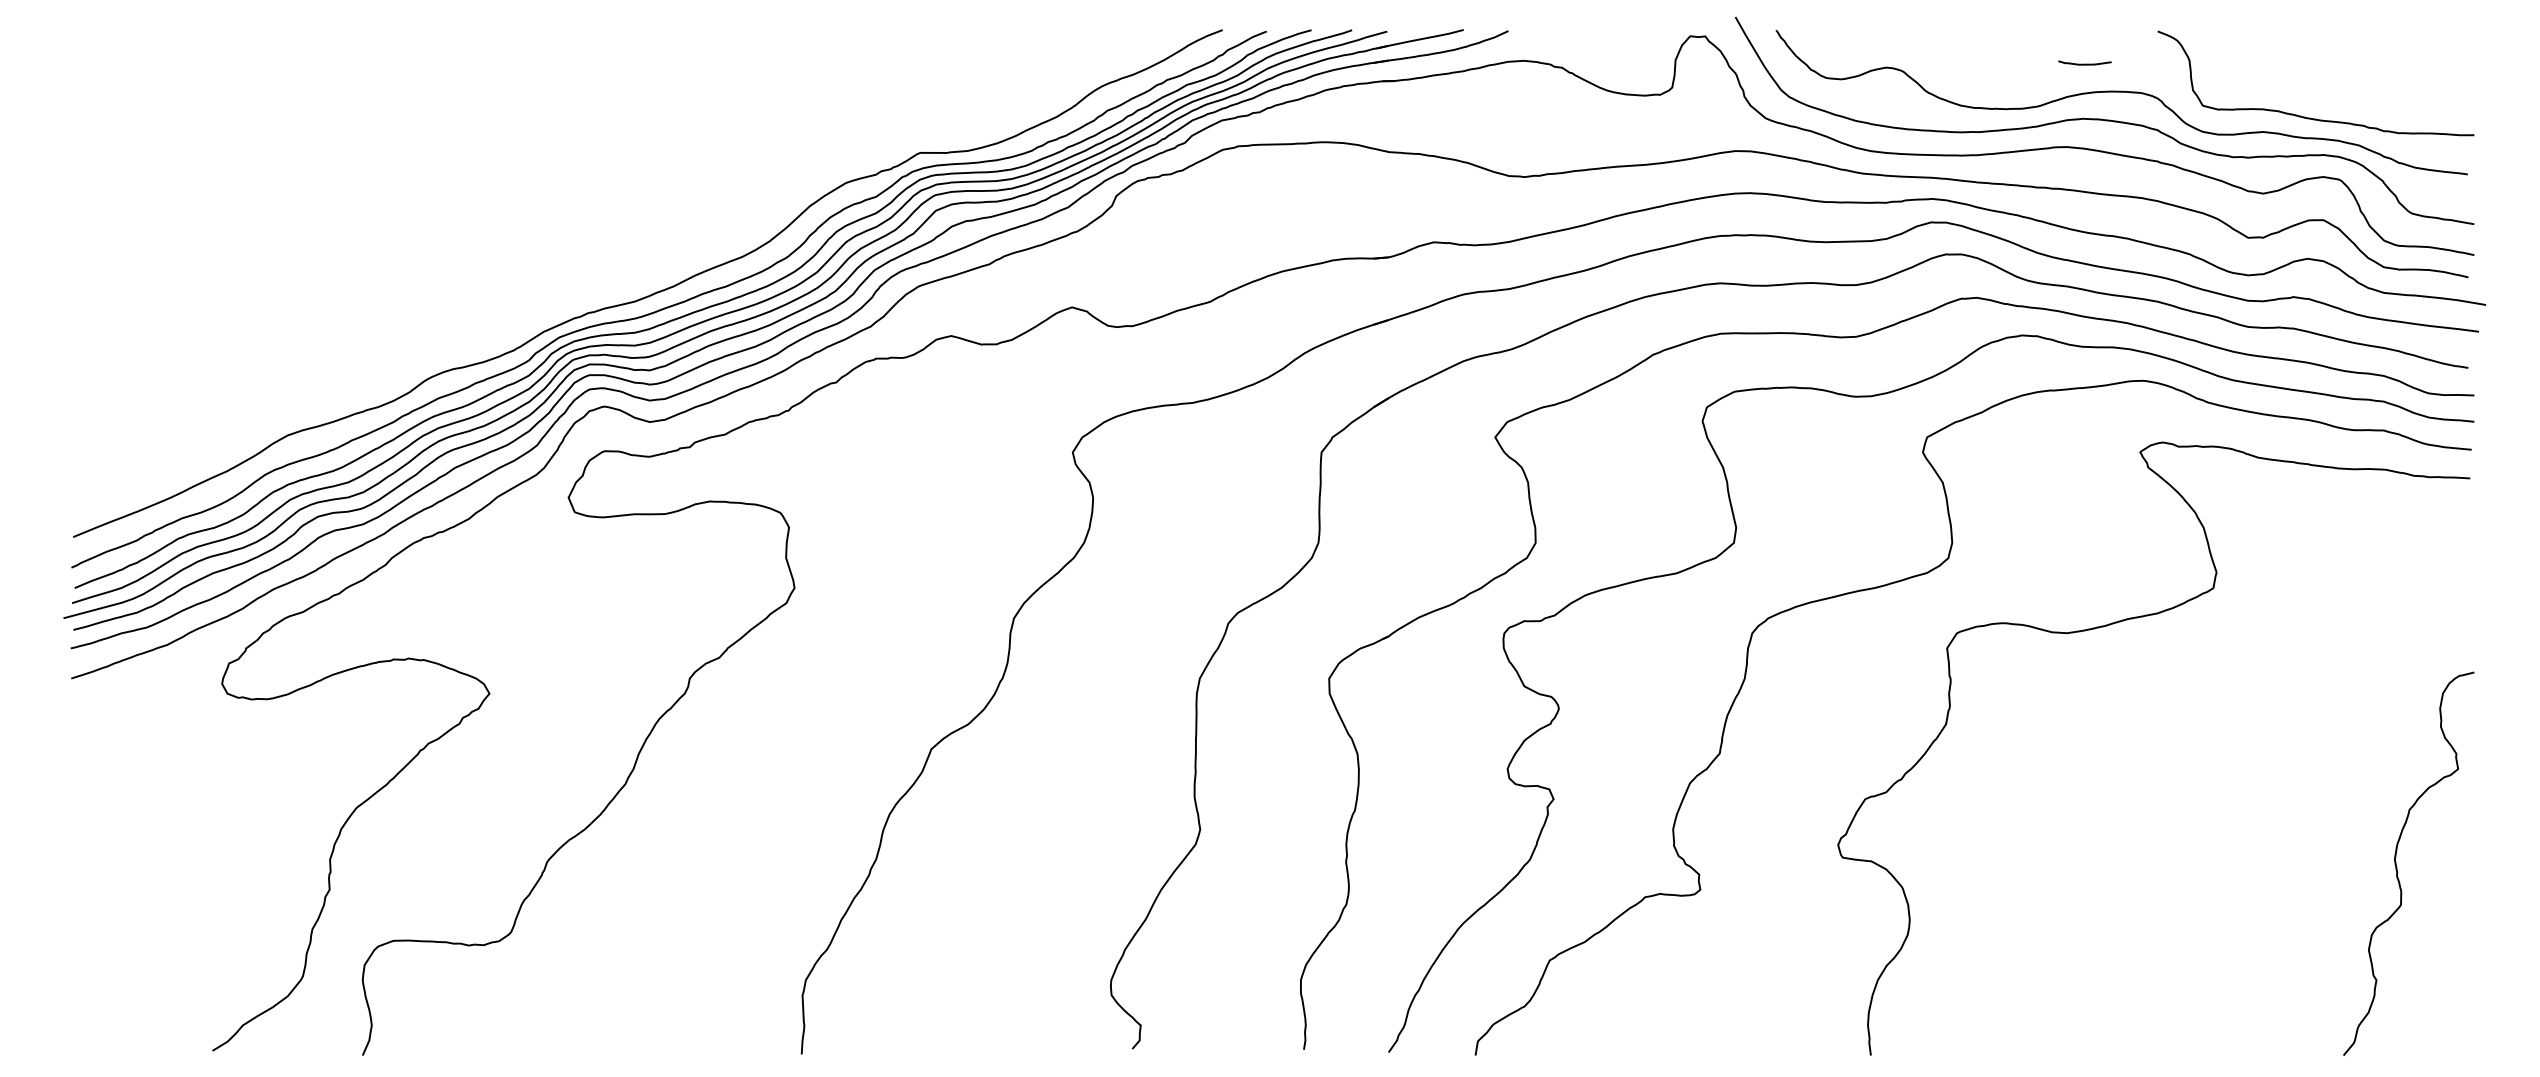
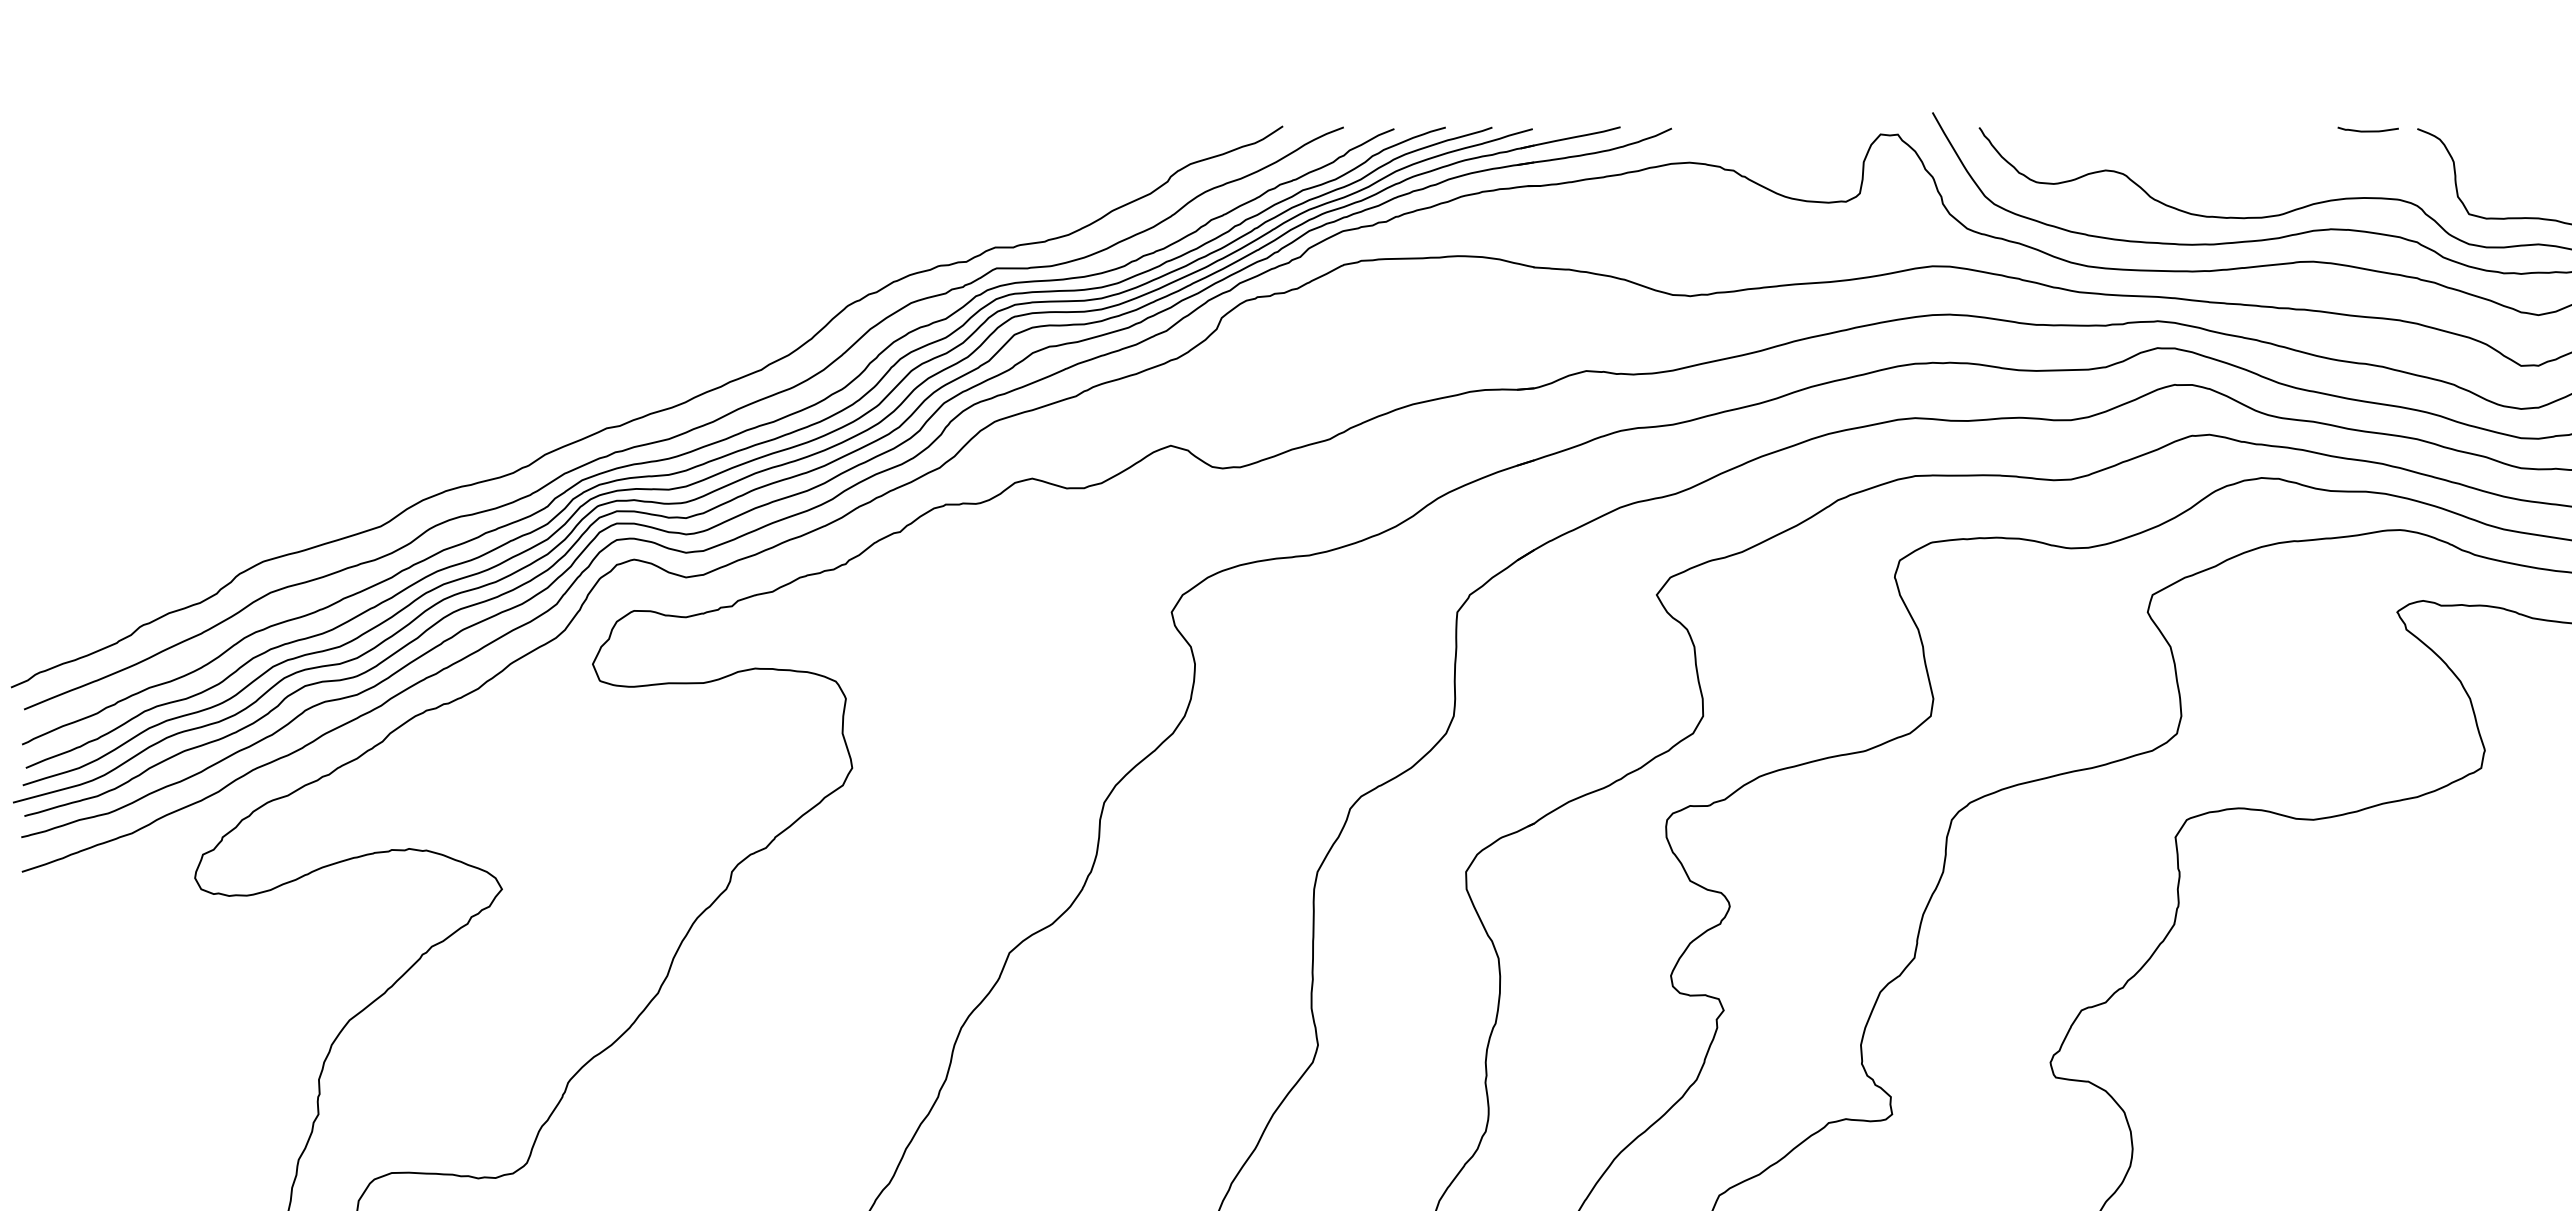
curve: (2084, 63) -> (2367, 130), moved
curve: (618, 278) -> (650, 412), added

